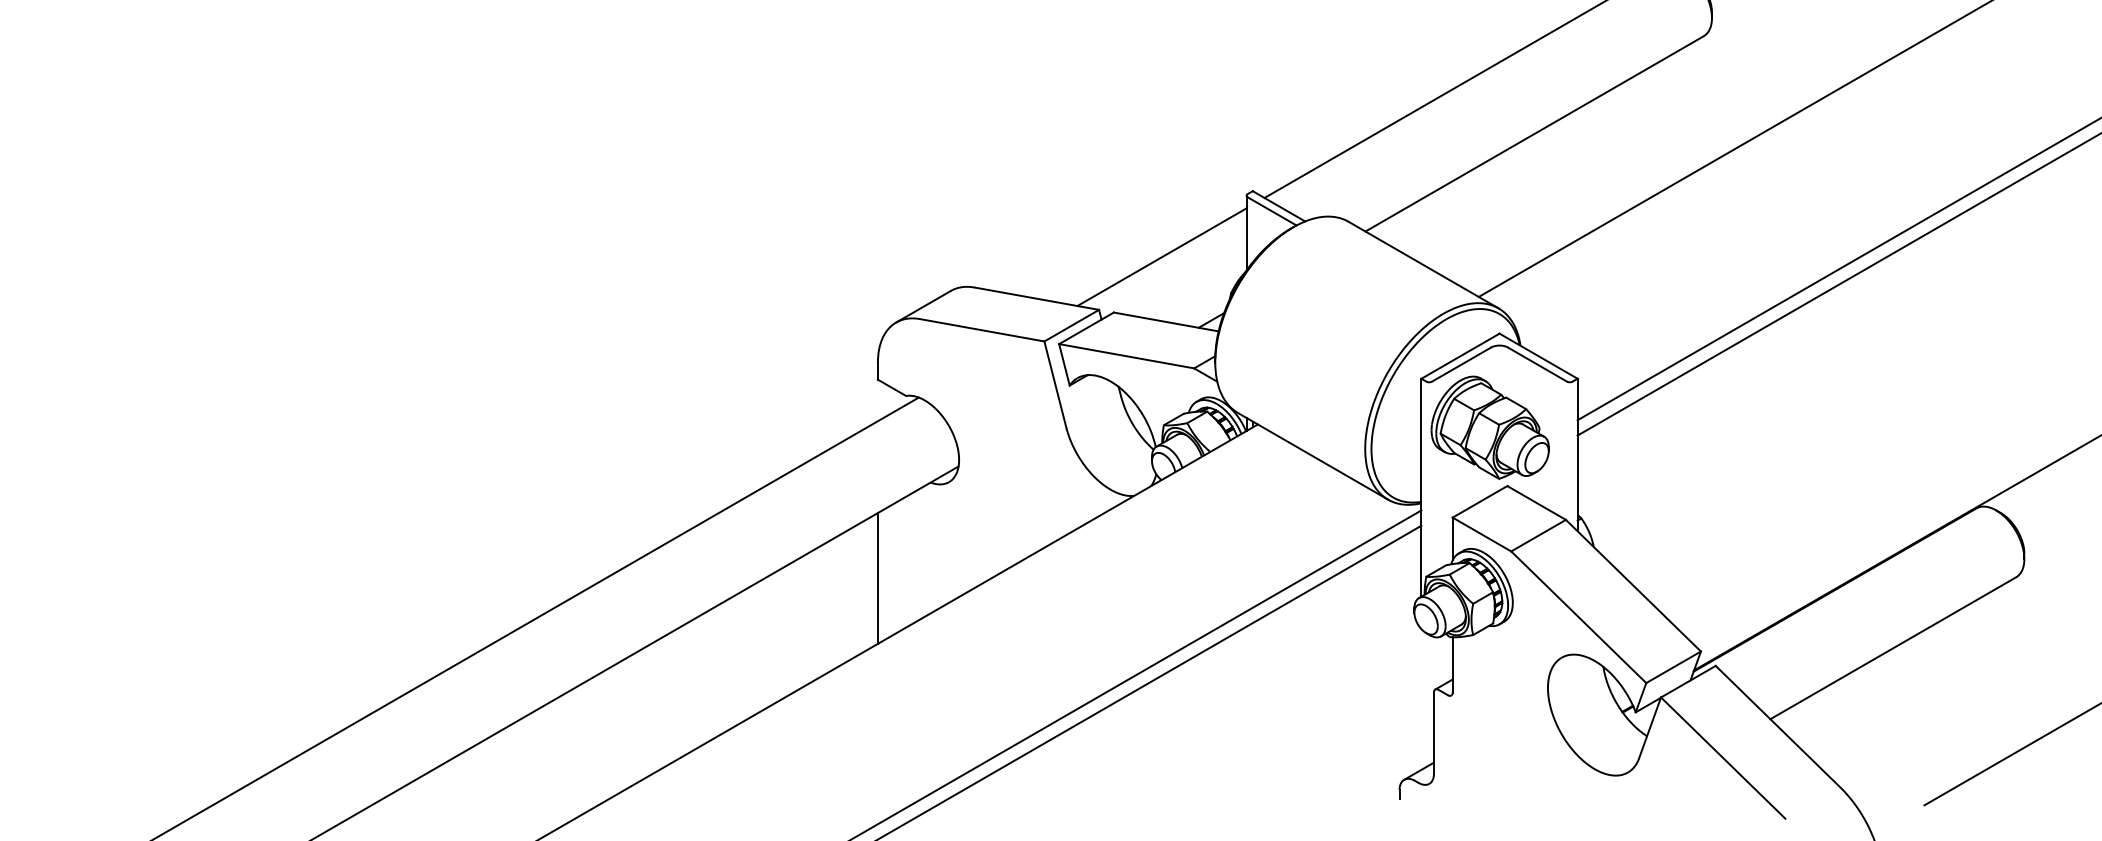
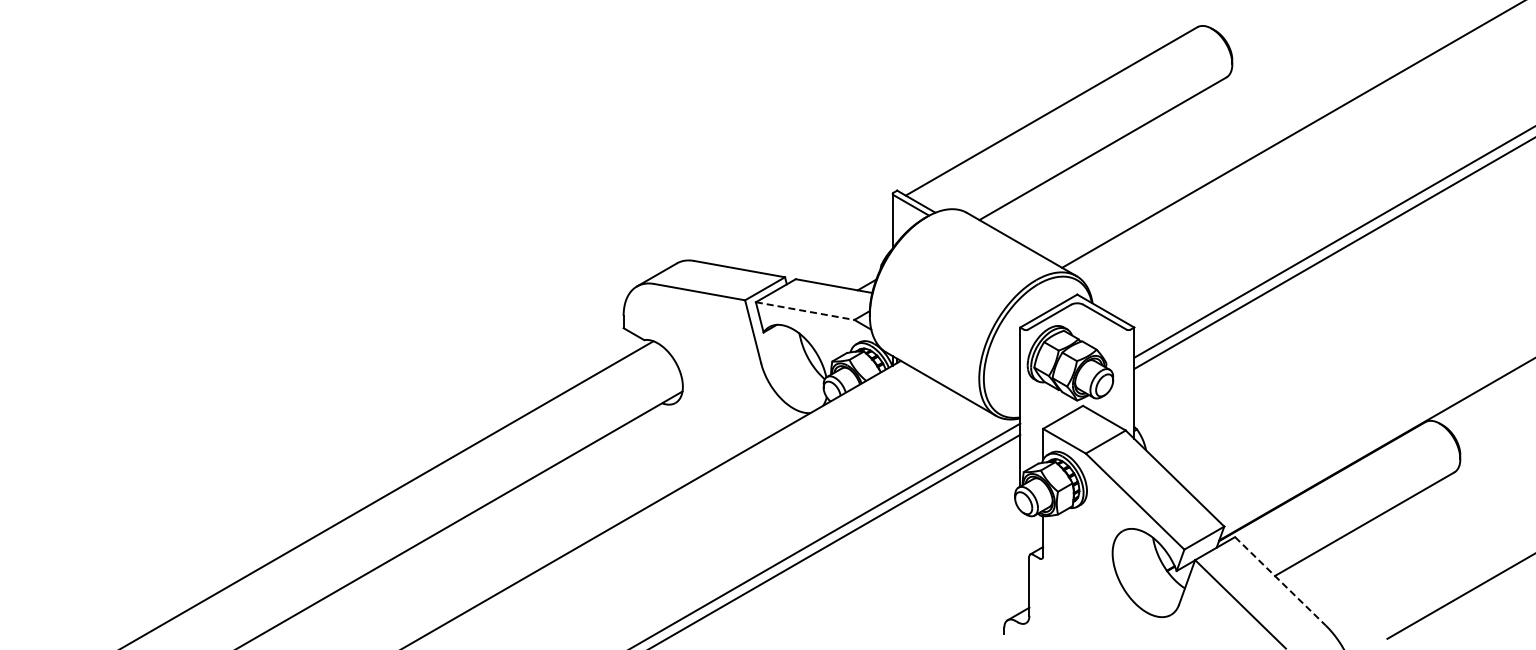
line: (1161, 256) -> (830, 238), removed
line: (1127, 356) -> (805, 311), solid -> dashed
line: (877, 578) -> (623, 473), removed
line: (1777, 726) -> (1280, 581), solid -> dashed

